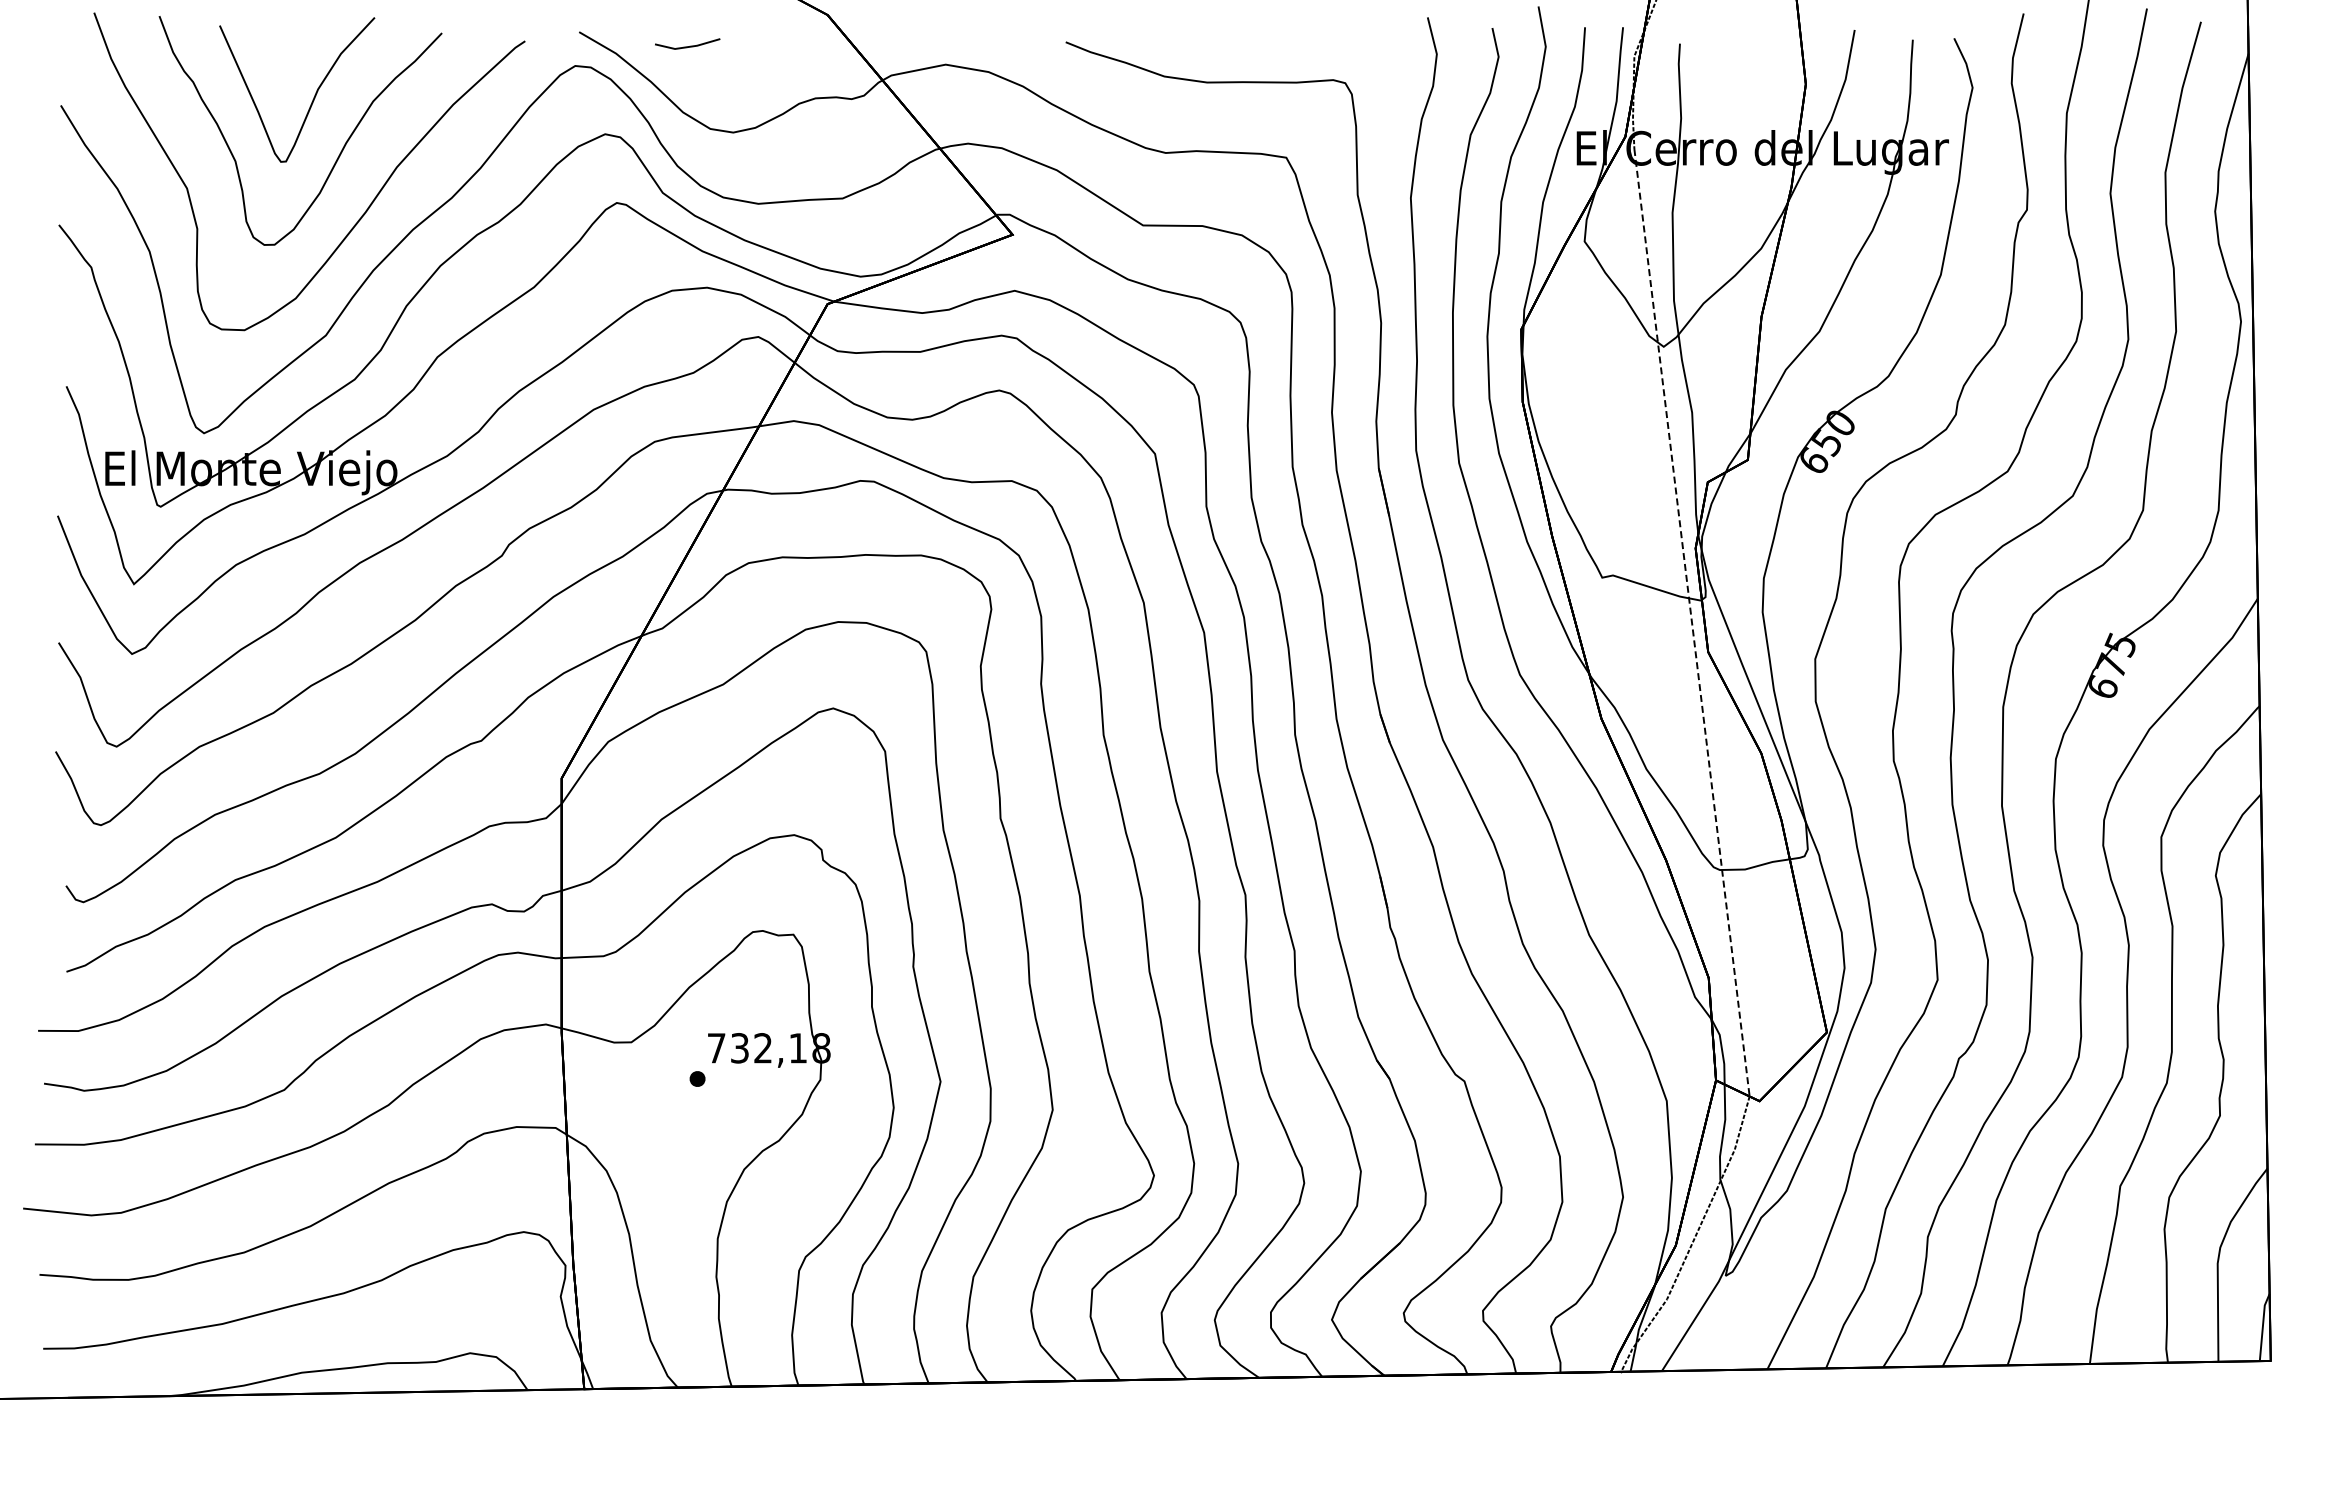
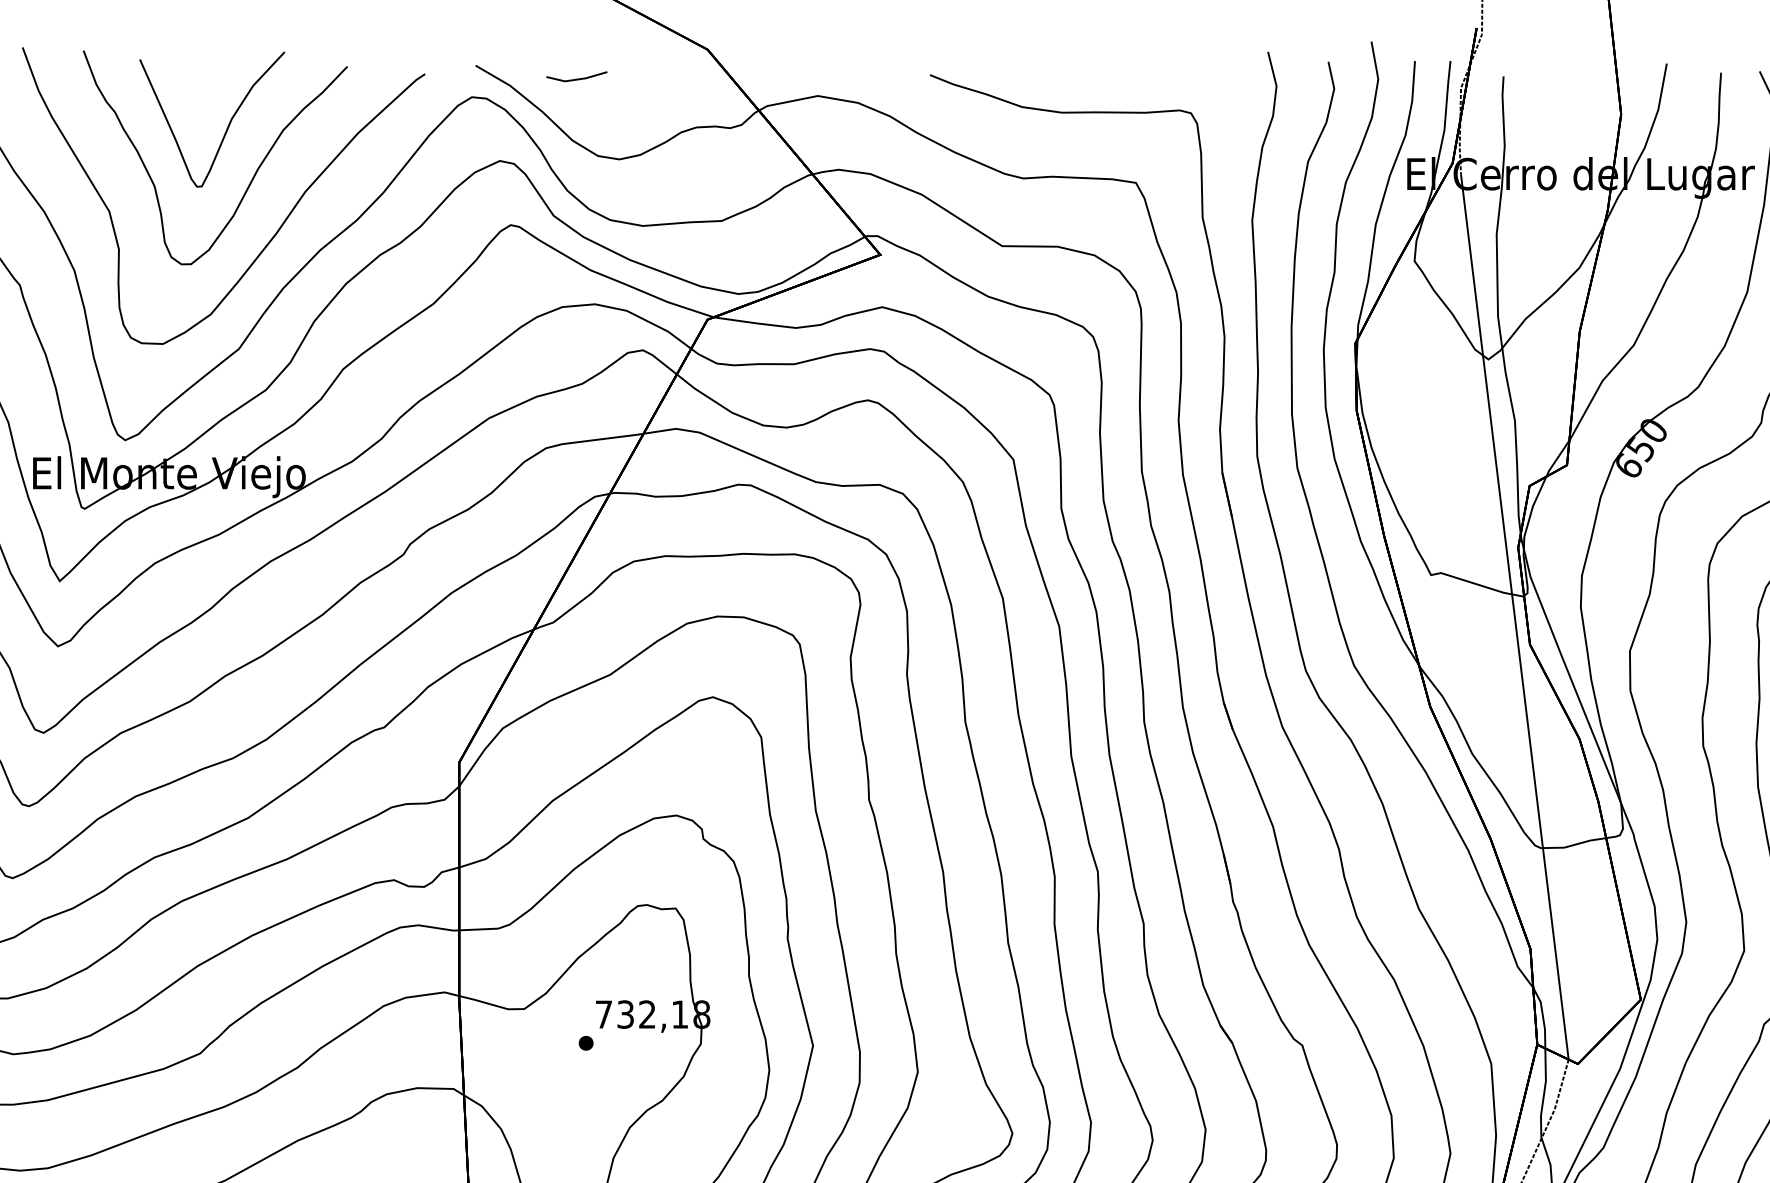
line: (1692, 623) -> (1515, 617), dashed -> solid

